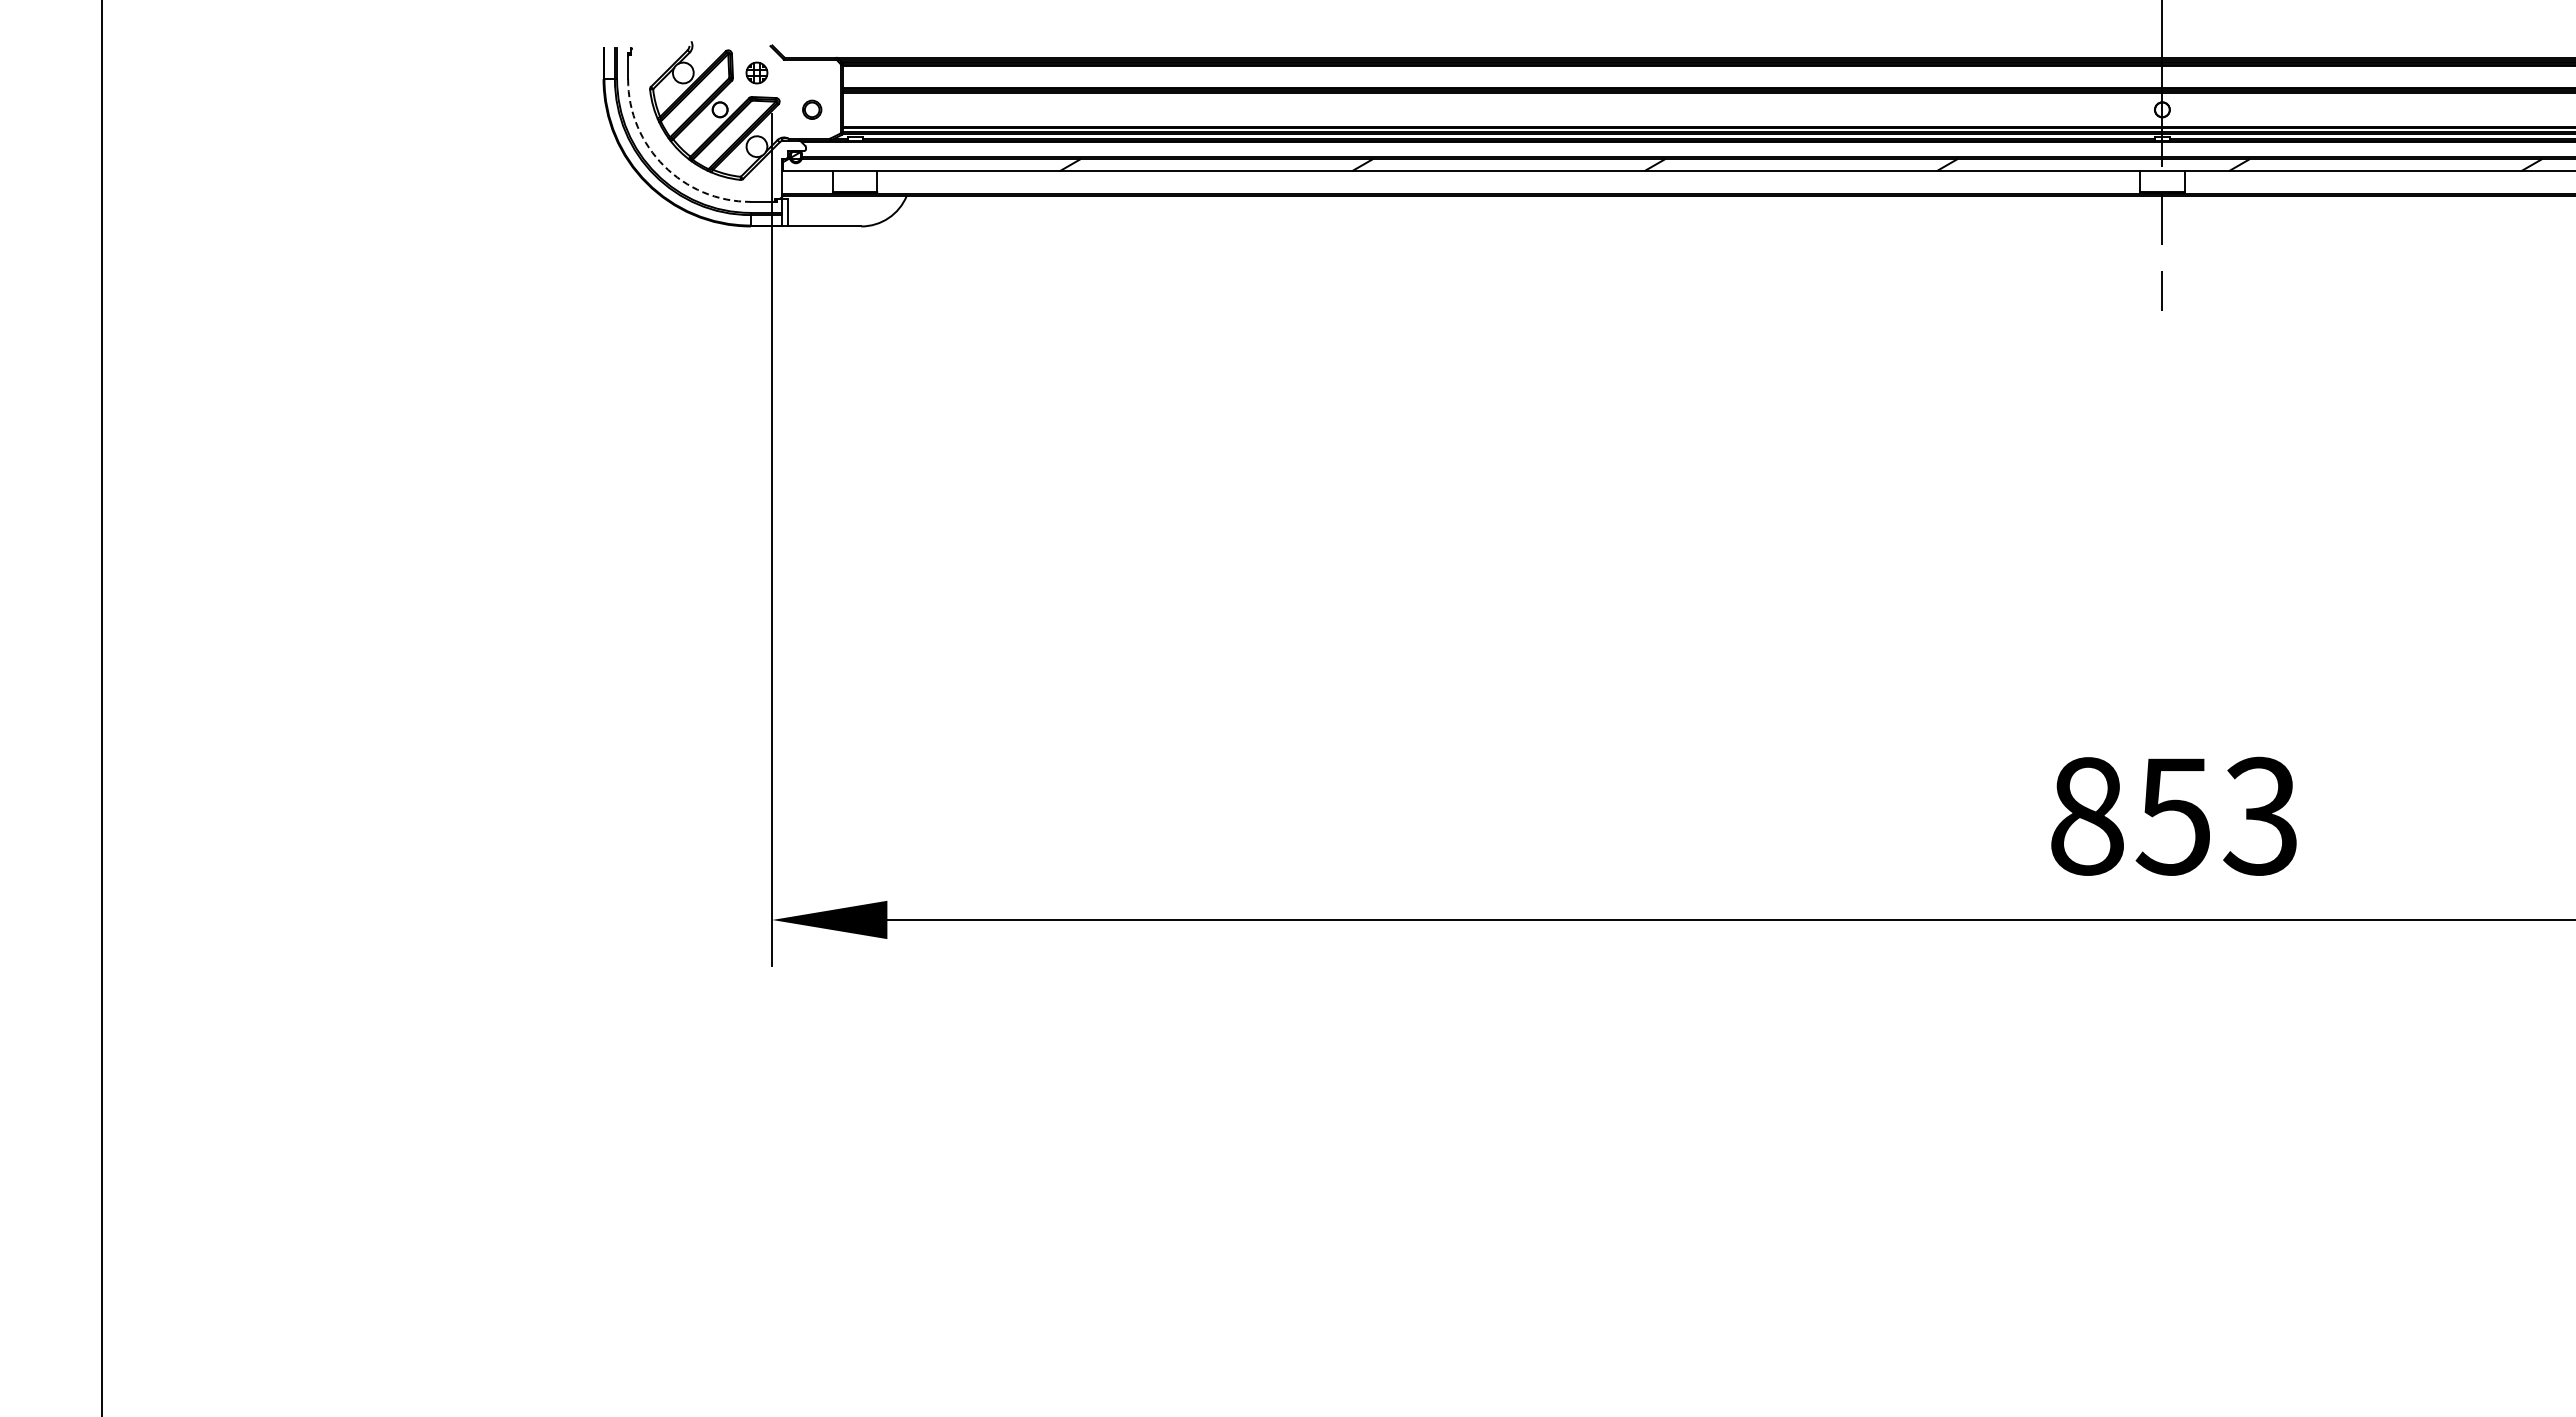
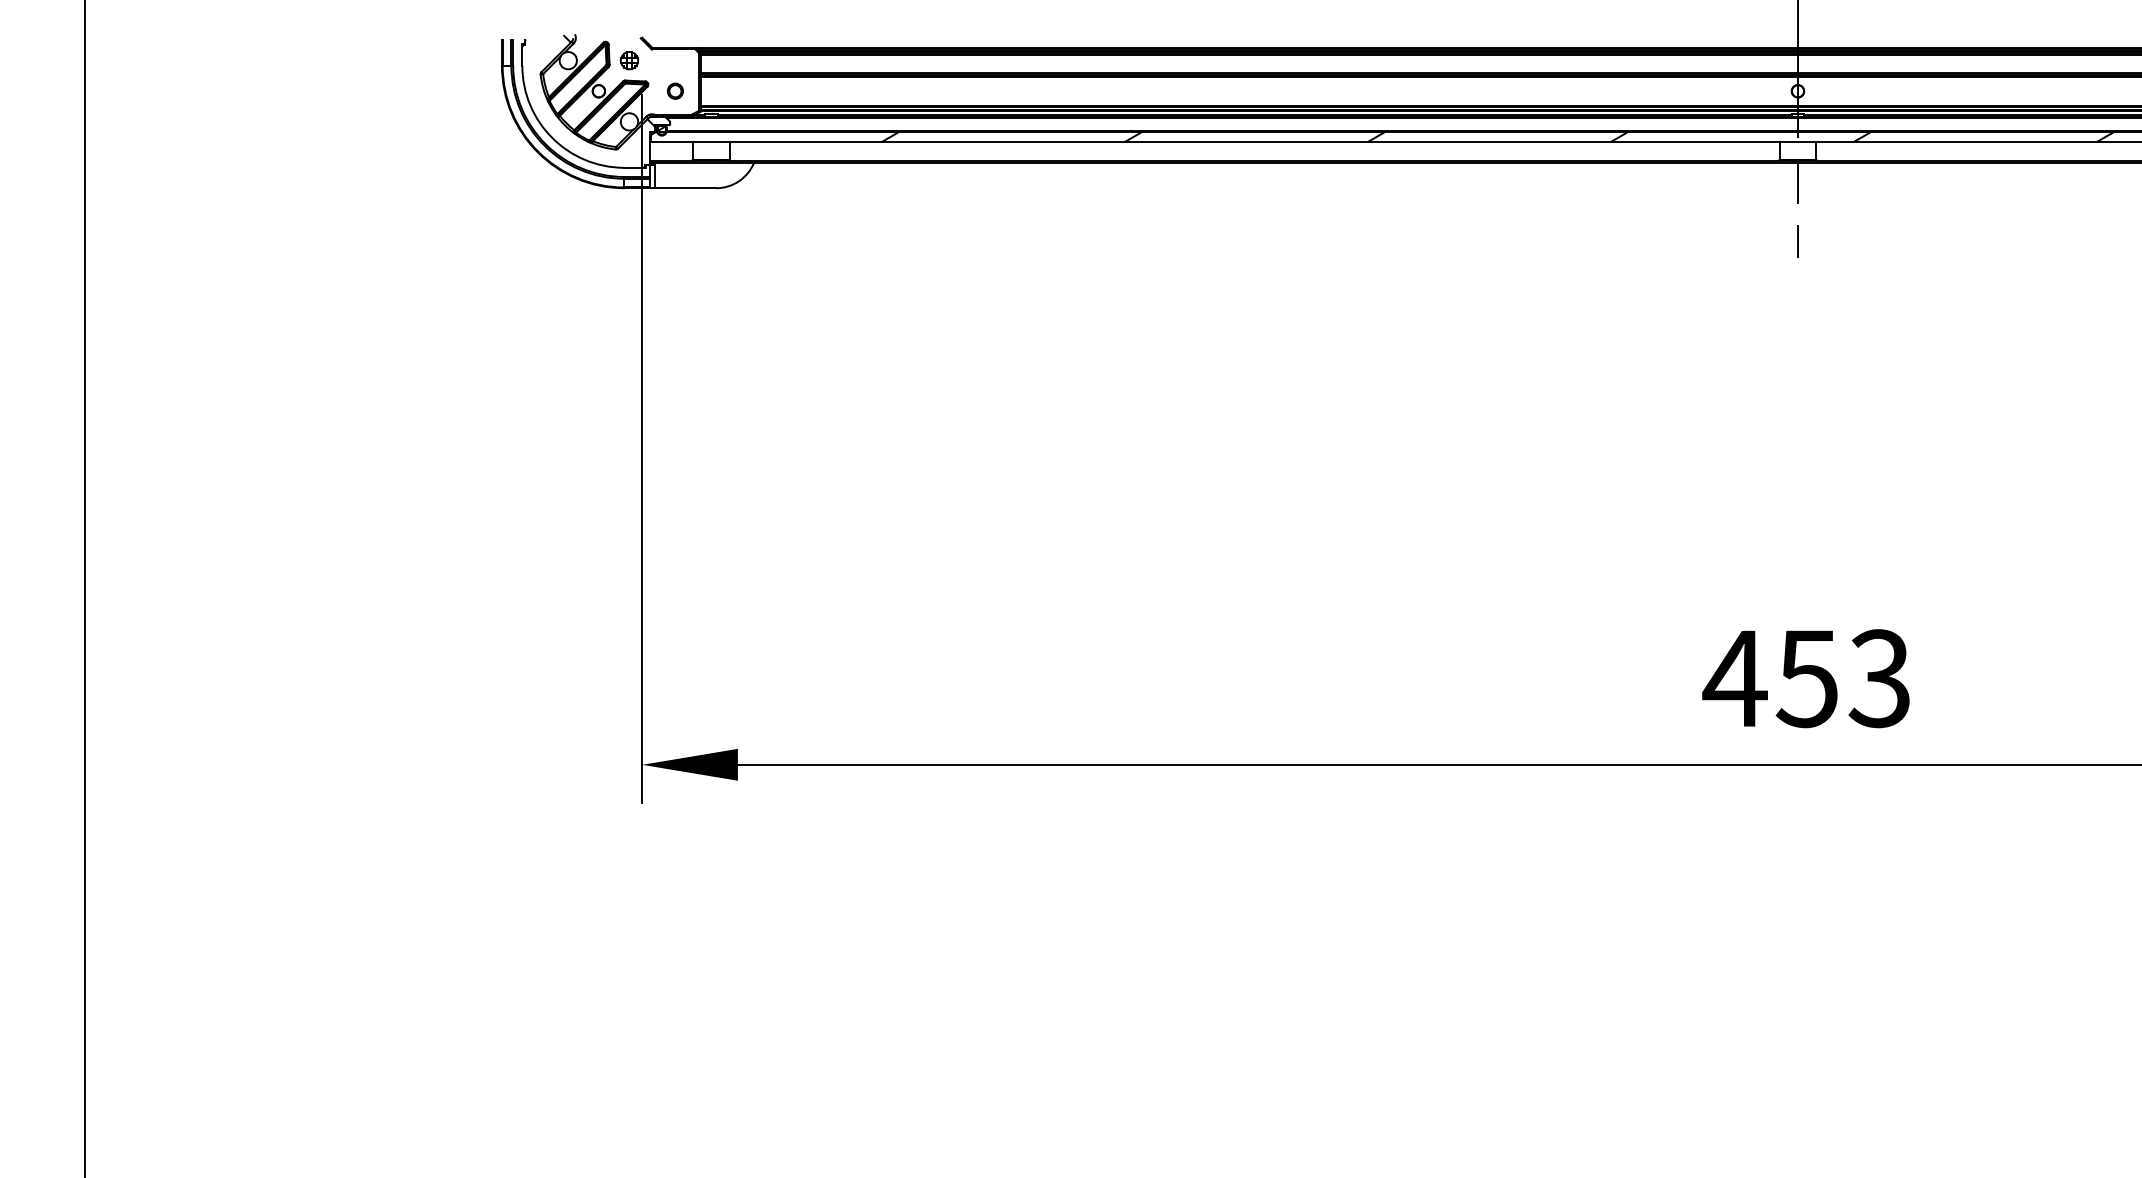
hatch: (732, 97) -> (609, 81), added
arc: (664, 165) -> (552, 137), dashed -> solid
text: (2086, 816) -> (1734, 678), 853 -> 453

